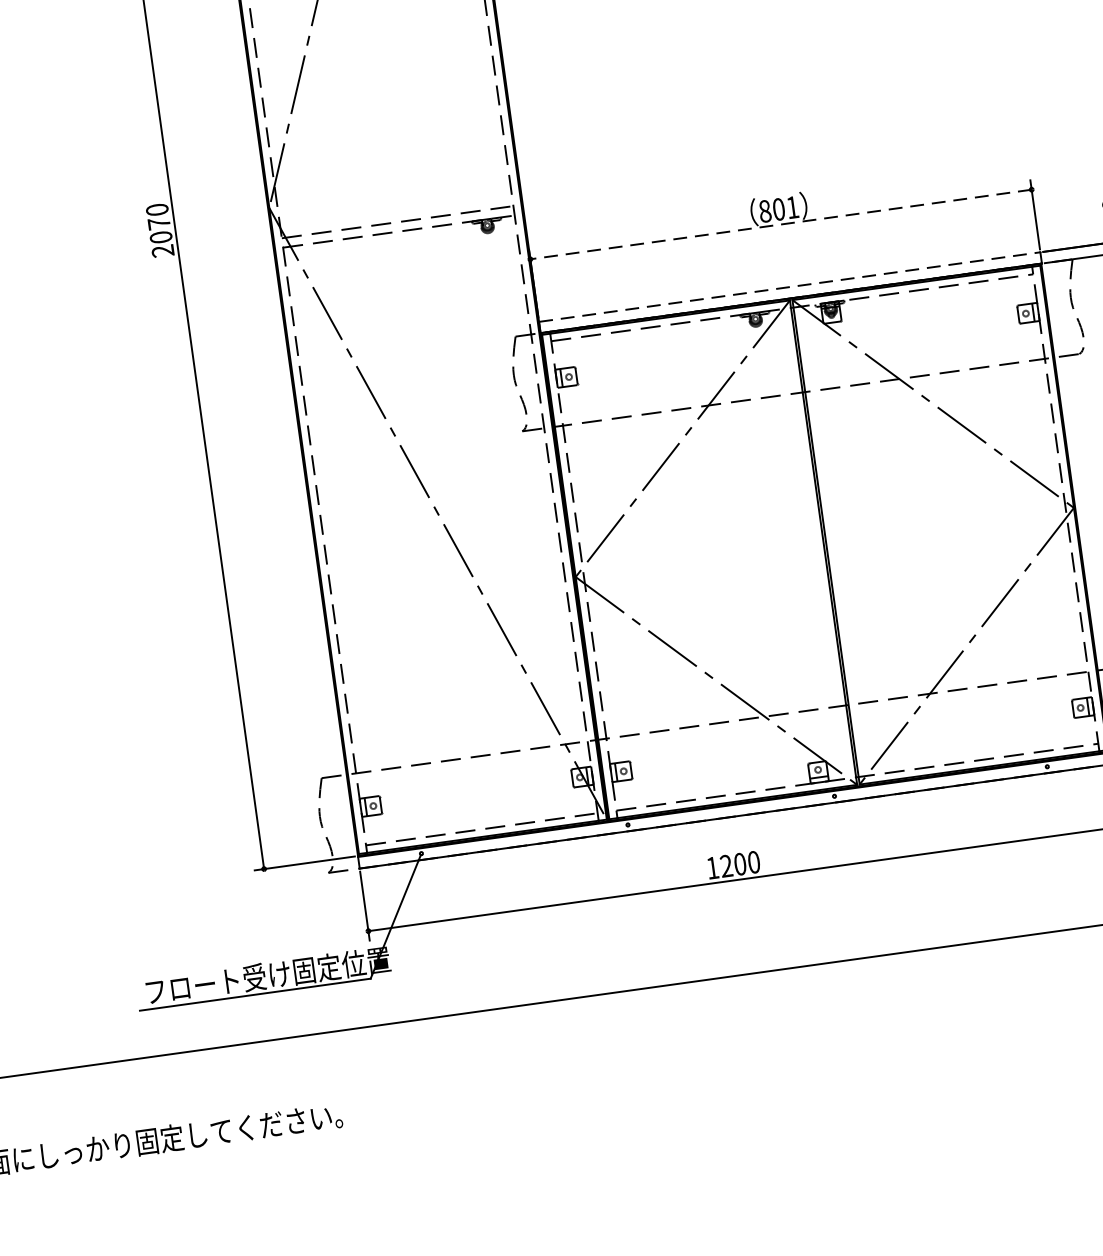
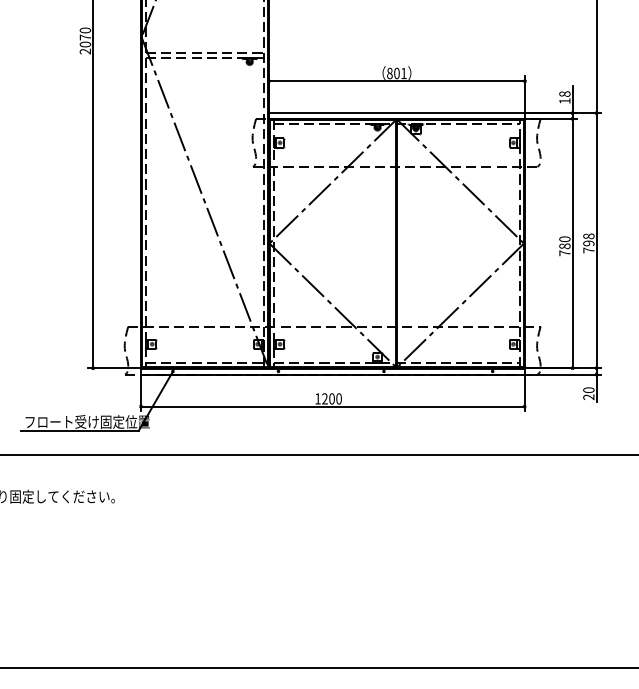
line: (780, 225) -> (396, 81), dashed -> solid
line: (788, 287) -> (396, 113), dashed -> solid

